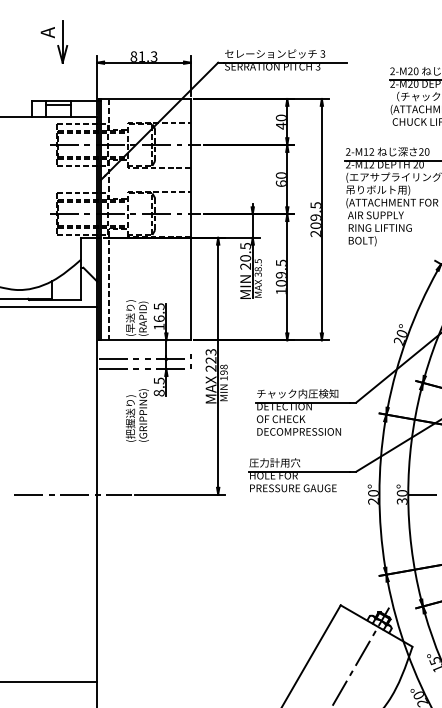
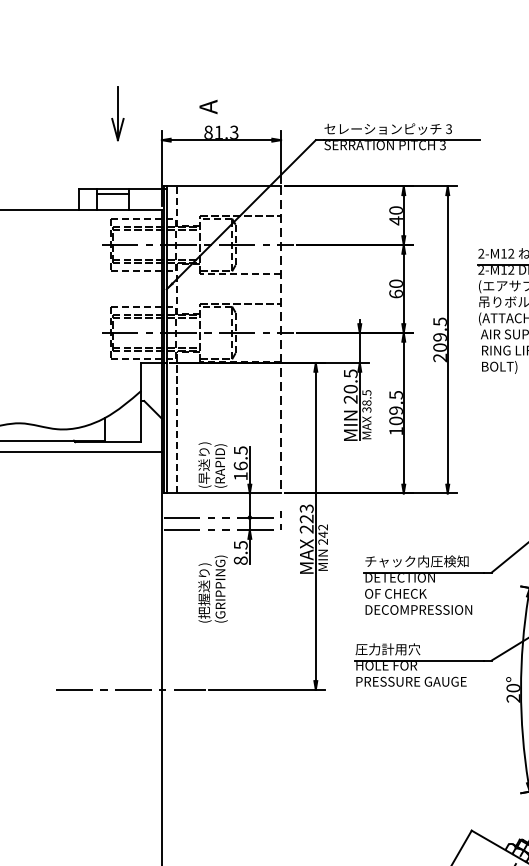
text: (47, 32) -> (208, 106), moved
line: (190, 219) -> (280, 339), solid -> dashed
text: (223, 372) -> (322, 534), 198 -> 242

